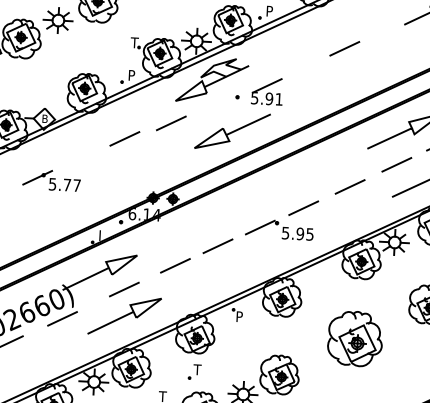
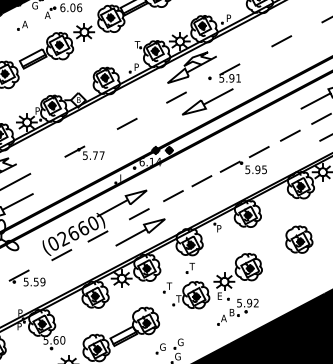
line: (171, 123) -> (176, 97), moved
line: (123, 138) -> (126, 123), moved
part: (51, 179) -> (84, 152), moved
part: (355, 338) -> (299, 239), size x0.71

